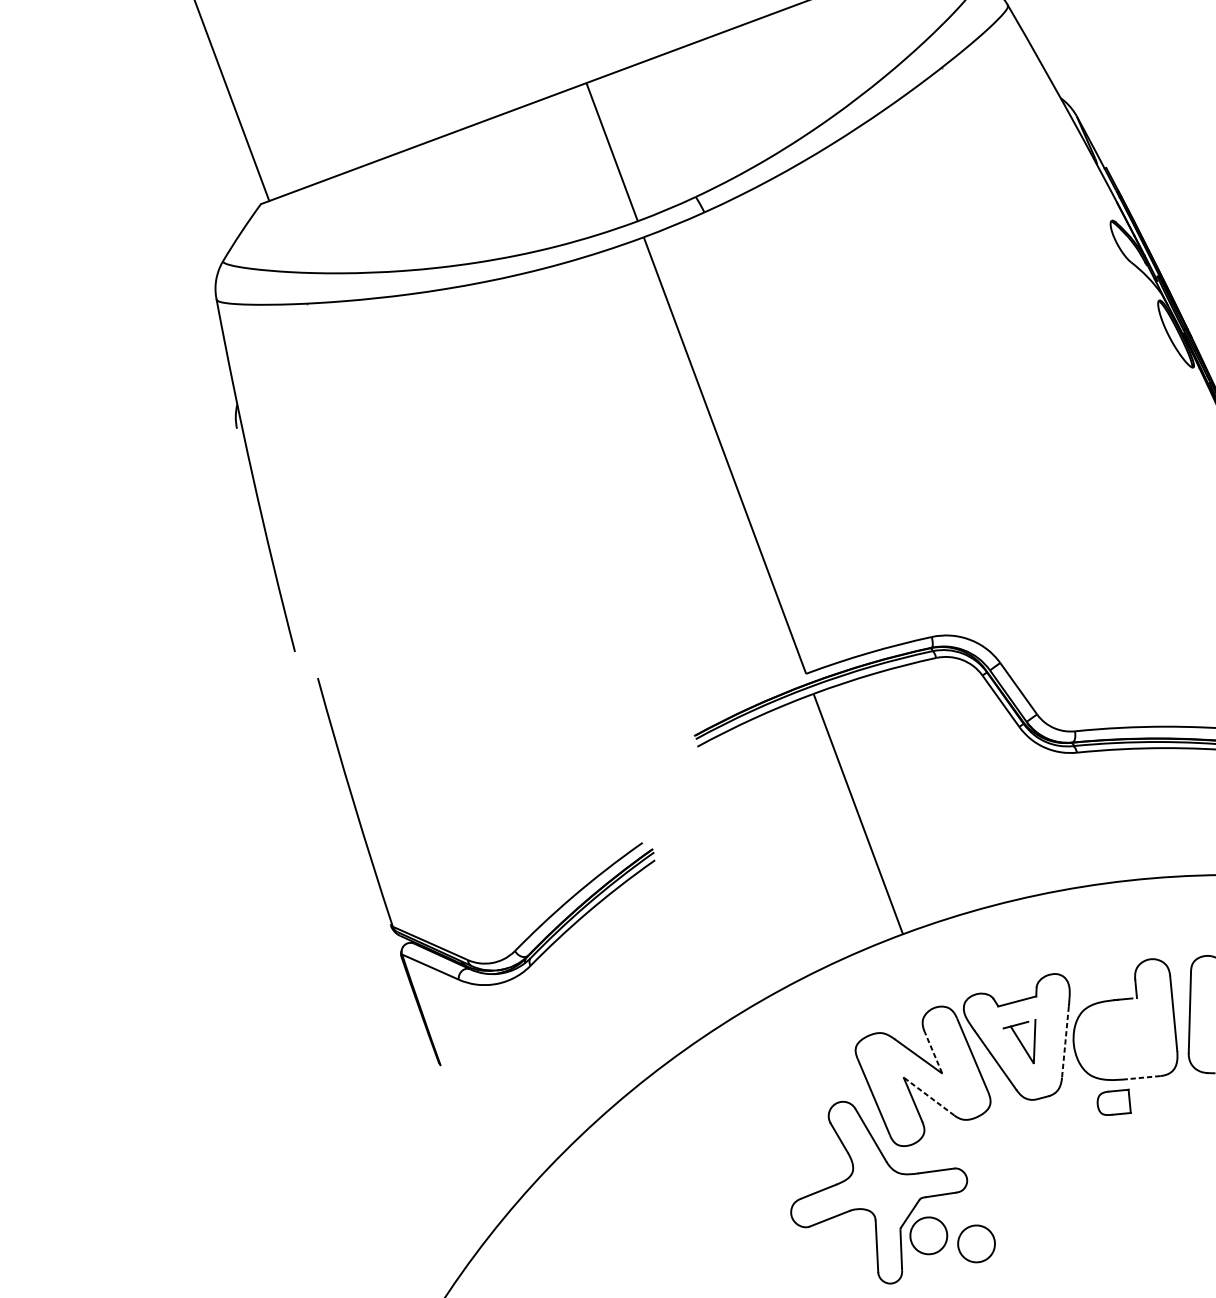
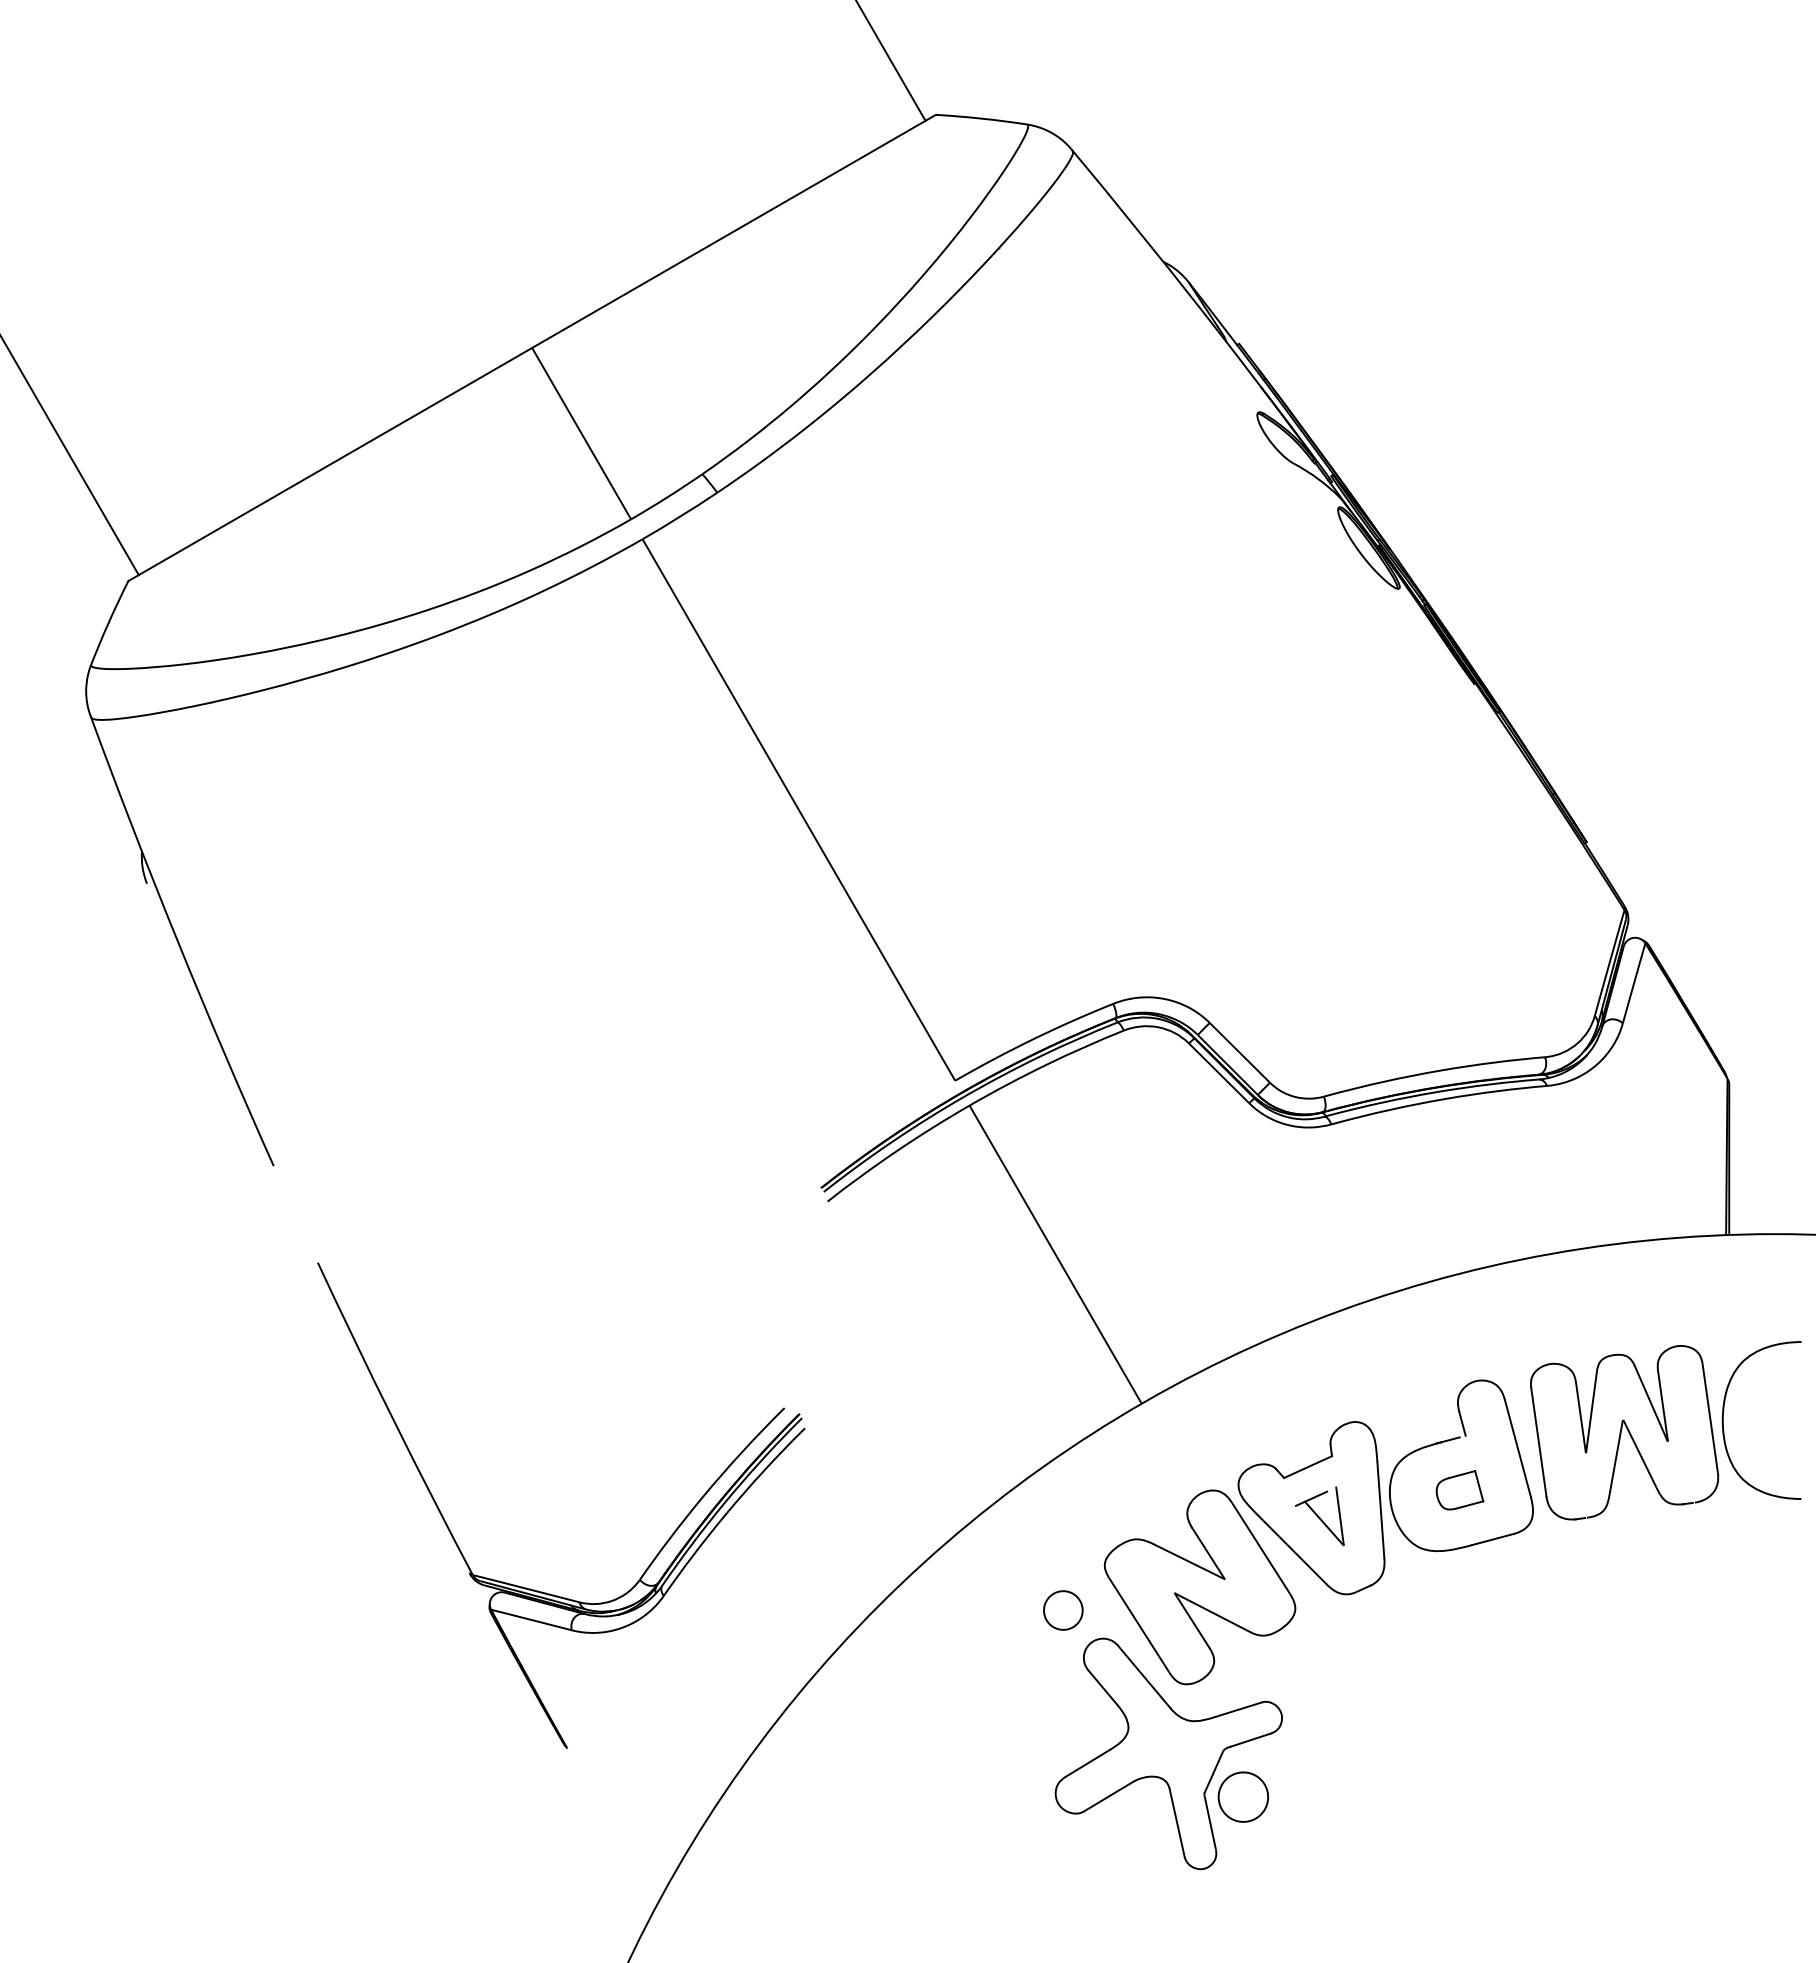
part: (439, 946) -> (538, 1590), moved
line: (1065, 1042) -> (1380, 1510), dashed -> solid
line: (933, 1052) -> (1208, 1553), dashed -> solid
part: (819, 1076) -> (1063, 1610), added
line: (1143, 1077) -> (1492, 1539), dashed -> solid
line: (929, 1096) -> (1212, 1612), dashed -> solid
part: (1114, 1102) -> (1459, 1490), moved
part: (975, 1243) -> (1307, 1796), removed

